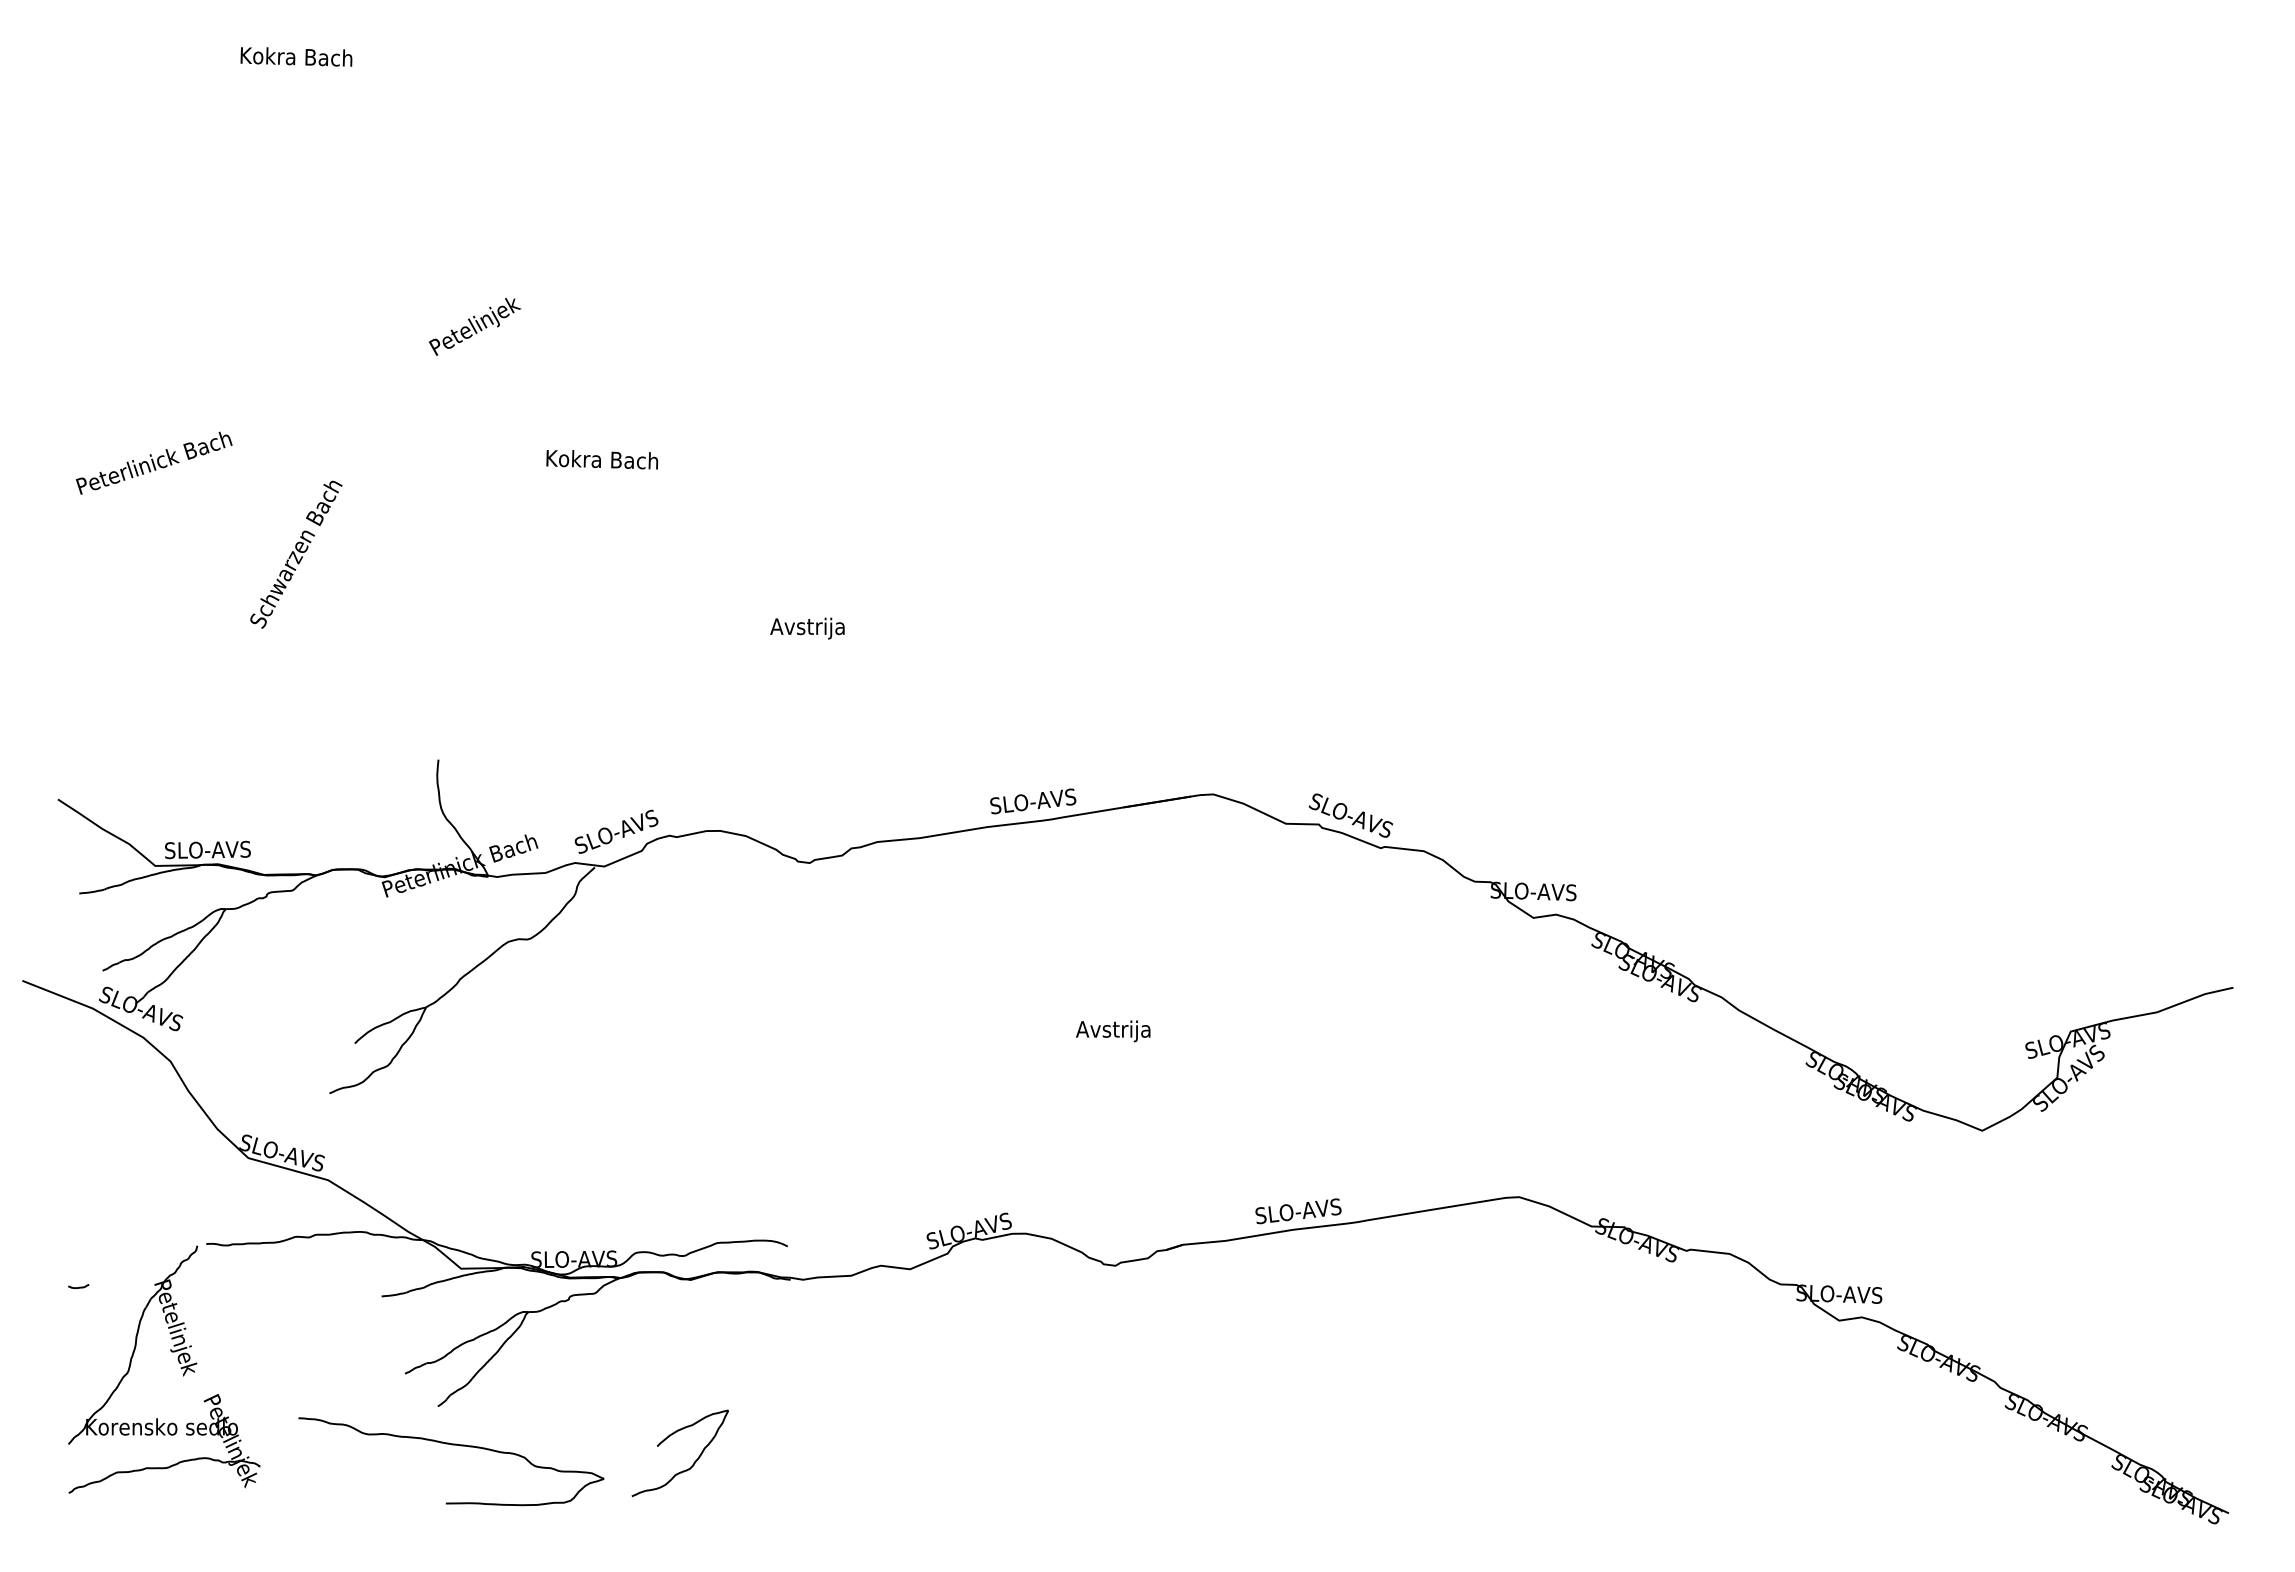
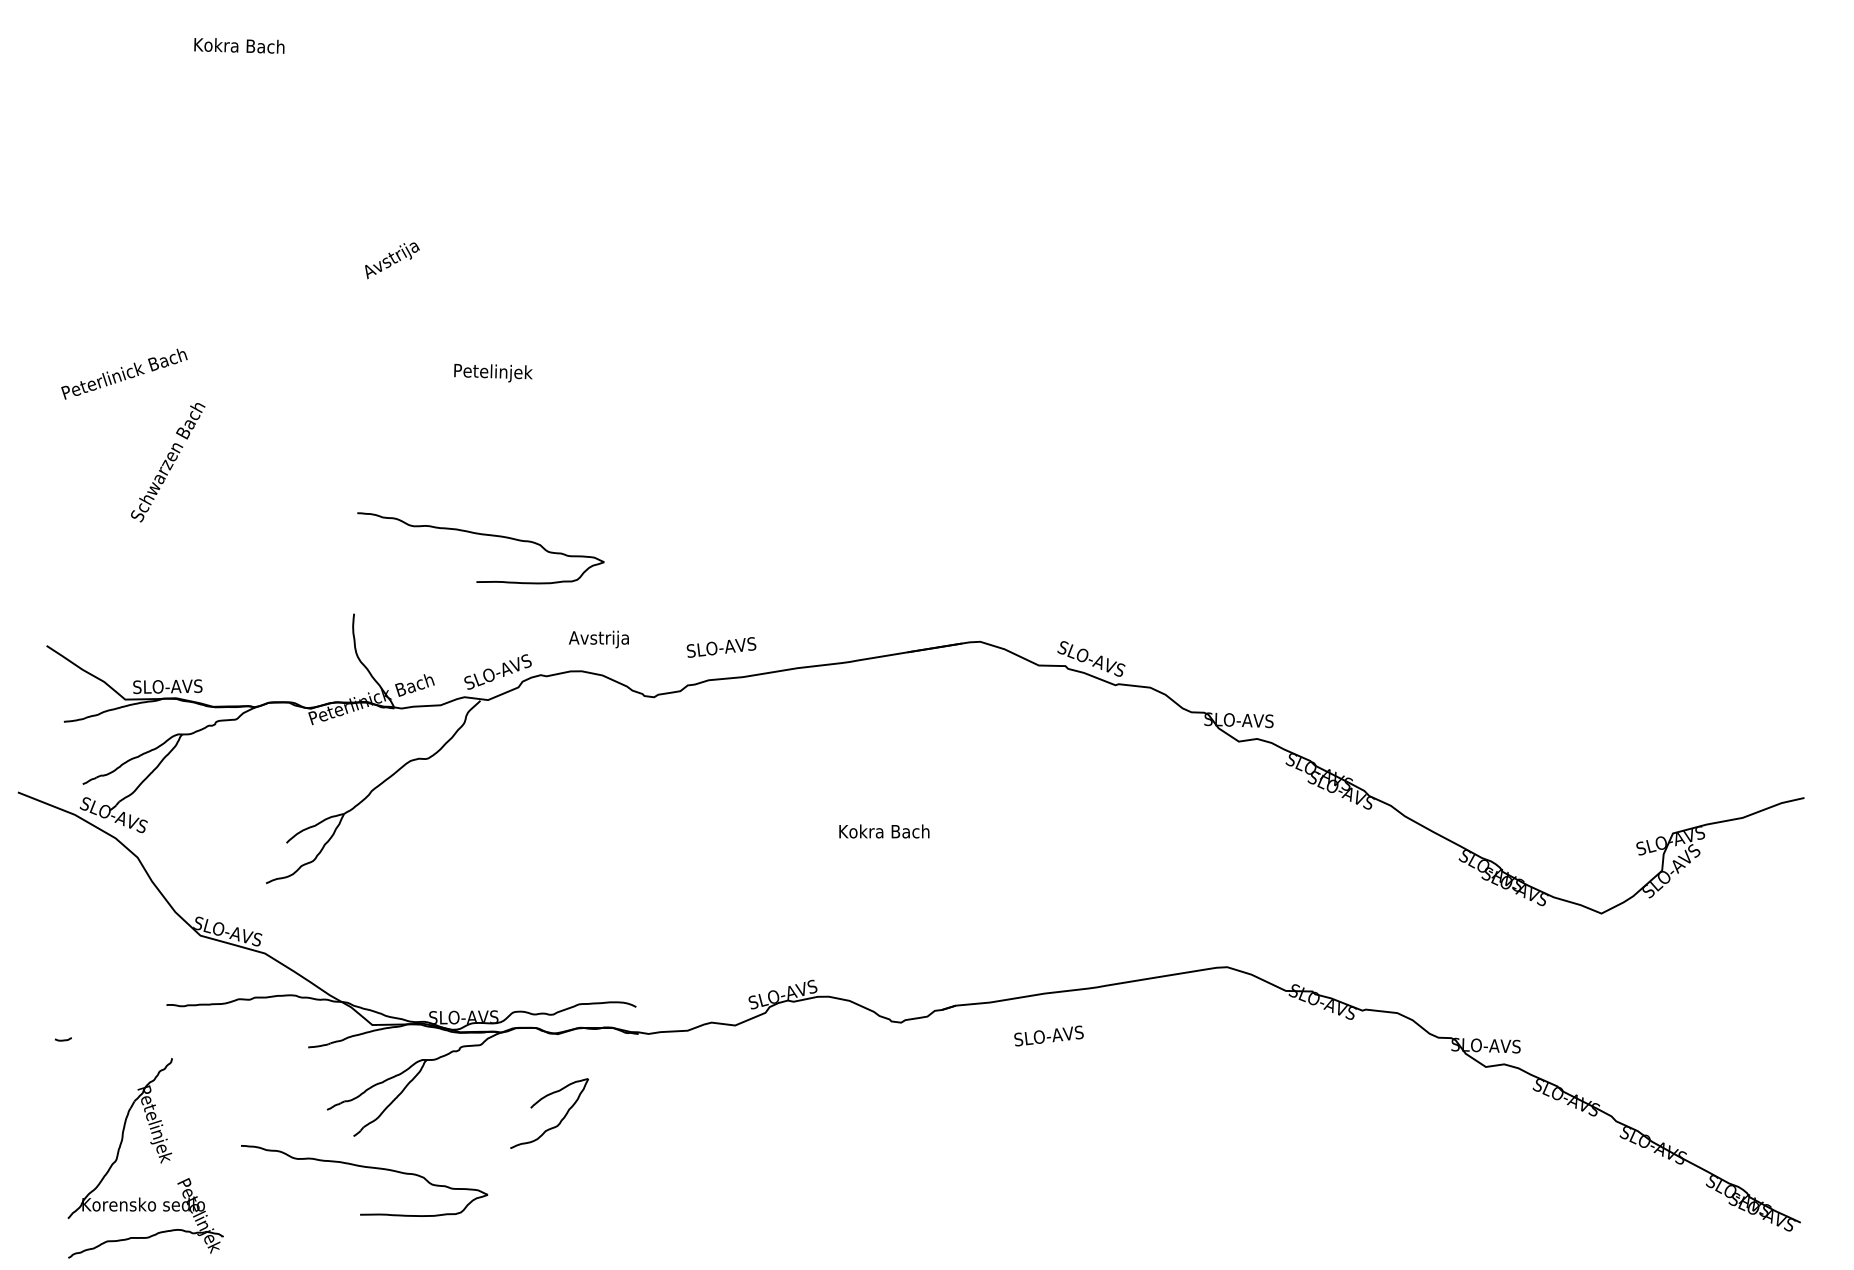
text: (475, 326) -> (384, 263), Petelinjek -> Avstrija
text: (602, 461) -> (486, 372), Kokra Bach -> Petelinjek
text: (296, 554) -> (168, 462), moved
text: (807, 628) -> (598, 639), moved
part: (595, 662) -> (480, 535), added
text: (1033, 801) -> (721, 647), moved
text: (1094, 1031) -> (884, 833), Avstrija -> Kokra Bach
text: (1298, 1211) -> (1049, 1036), moved
part: (178, 1362) -> (156, 1152), moved
part: (693, 1462) -> (560, 1121), moved

